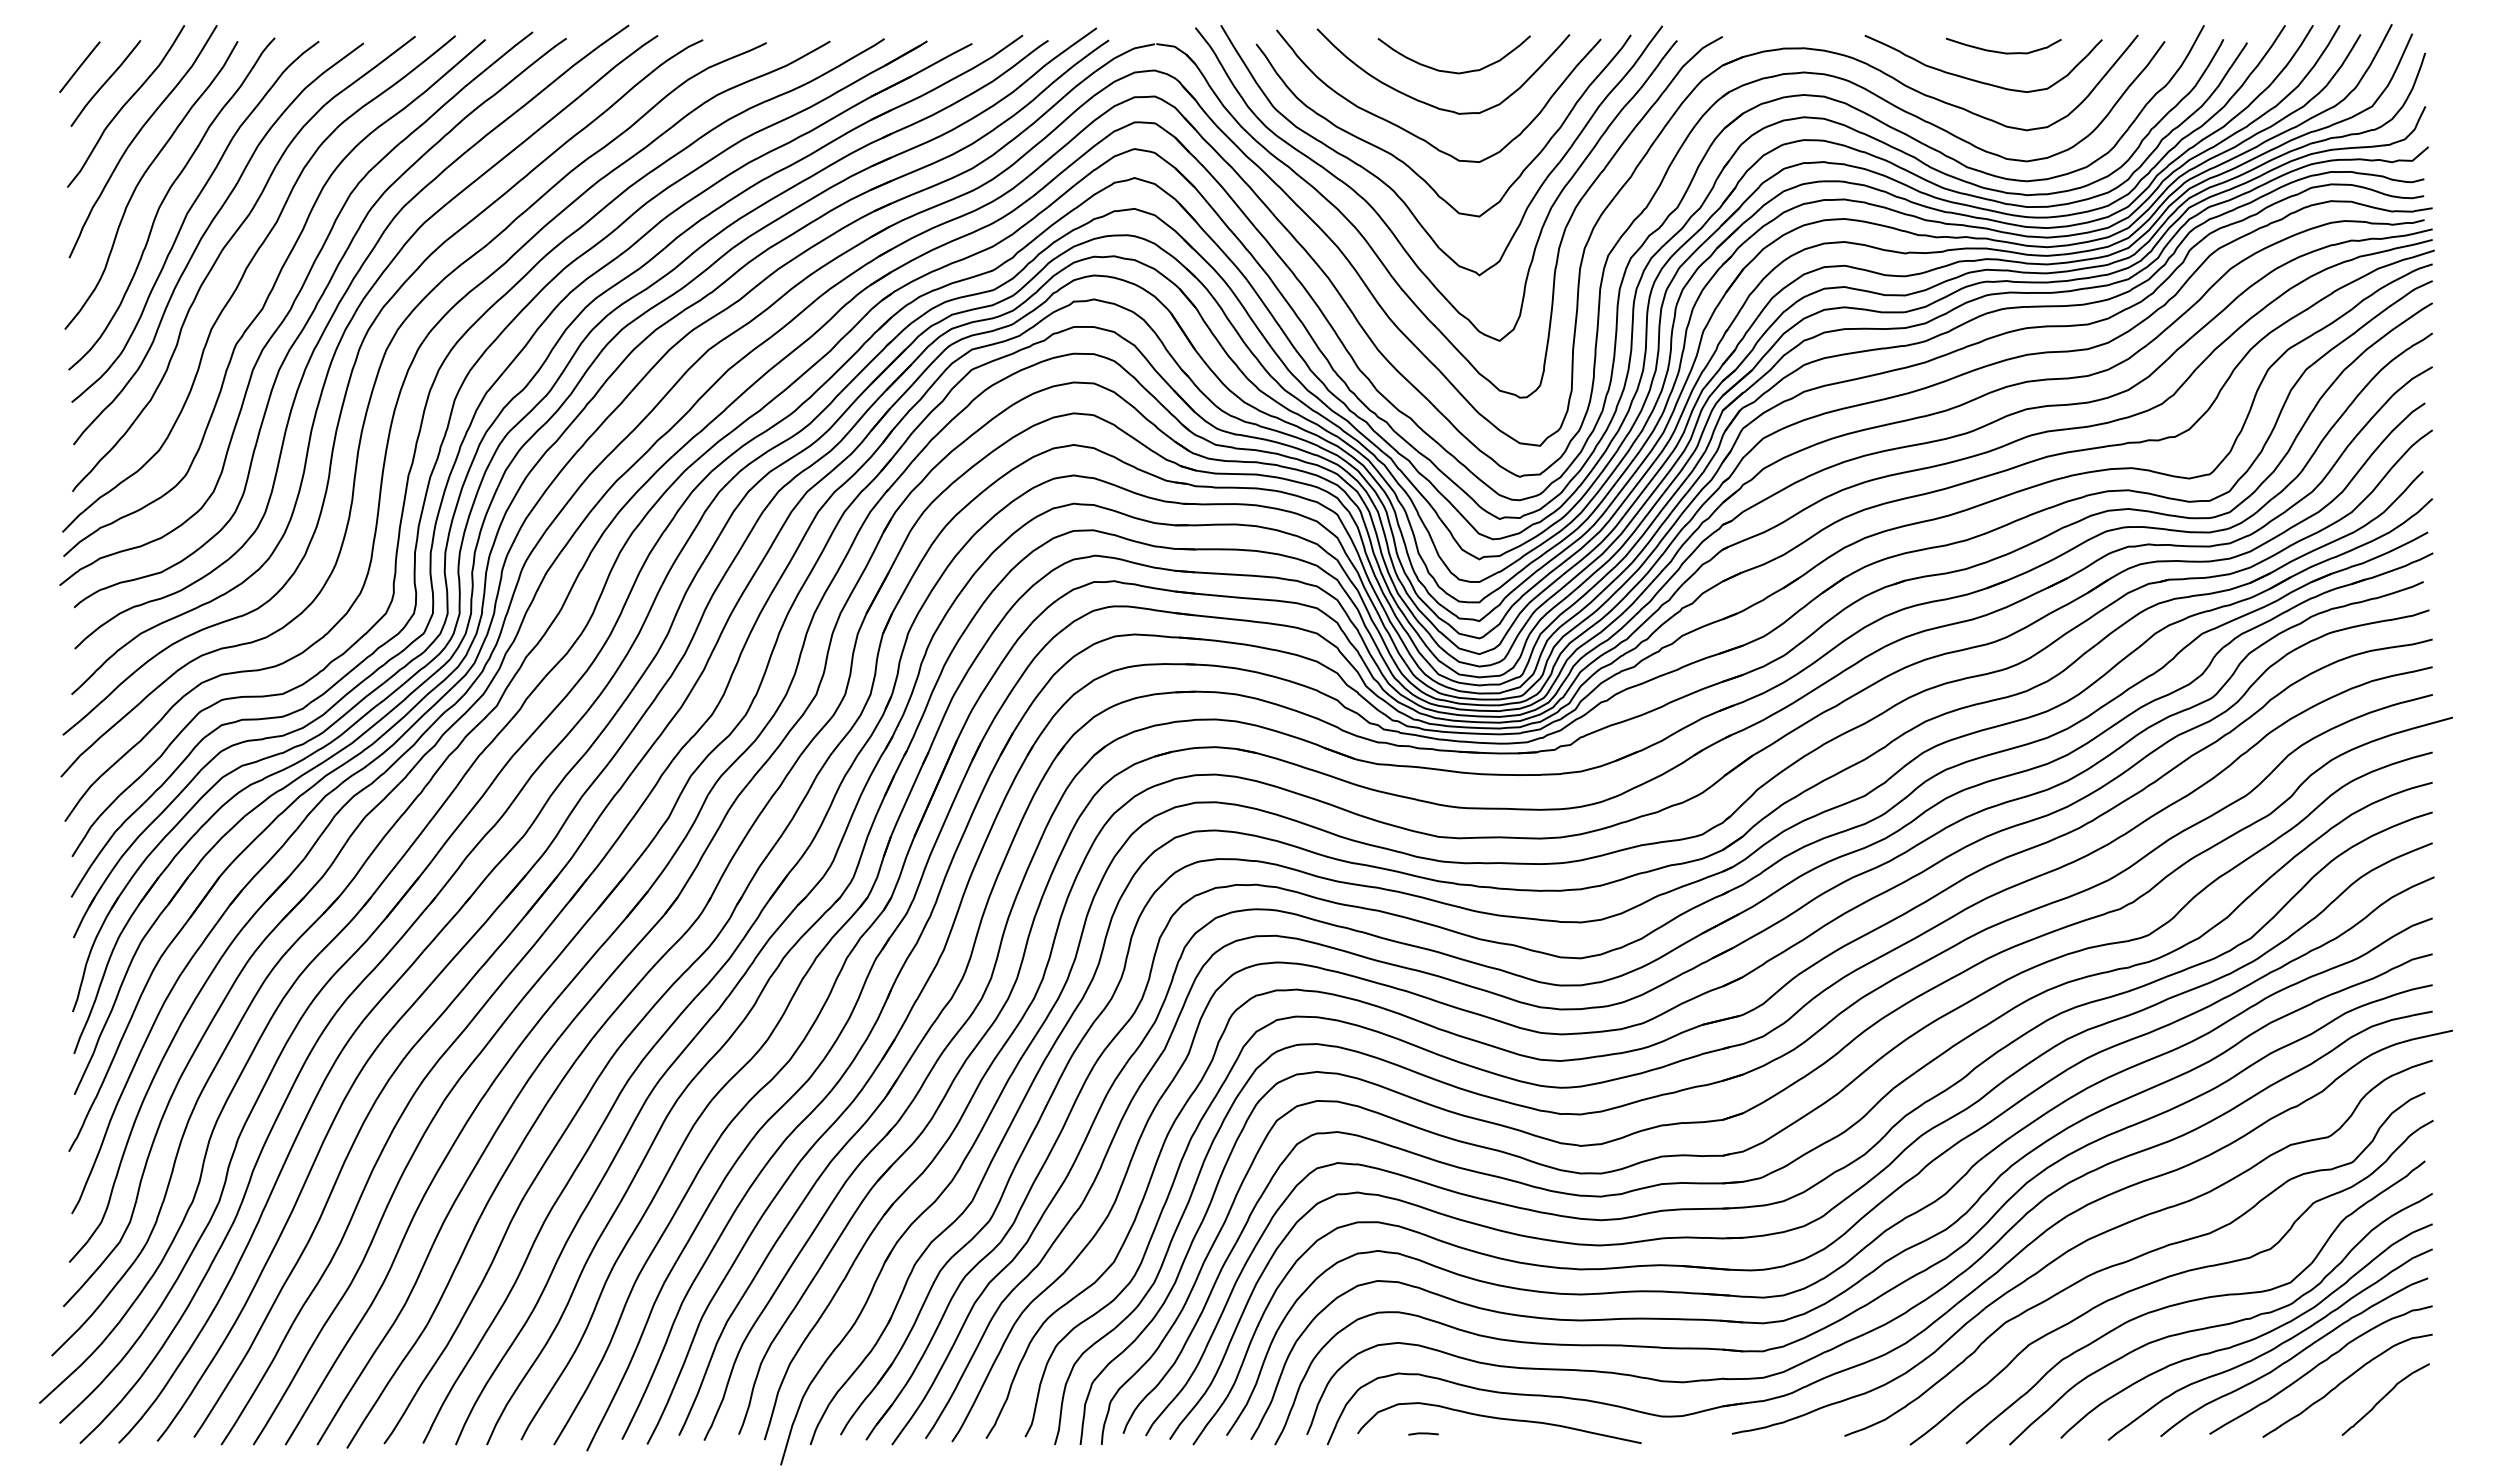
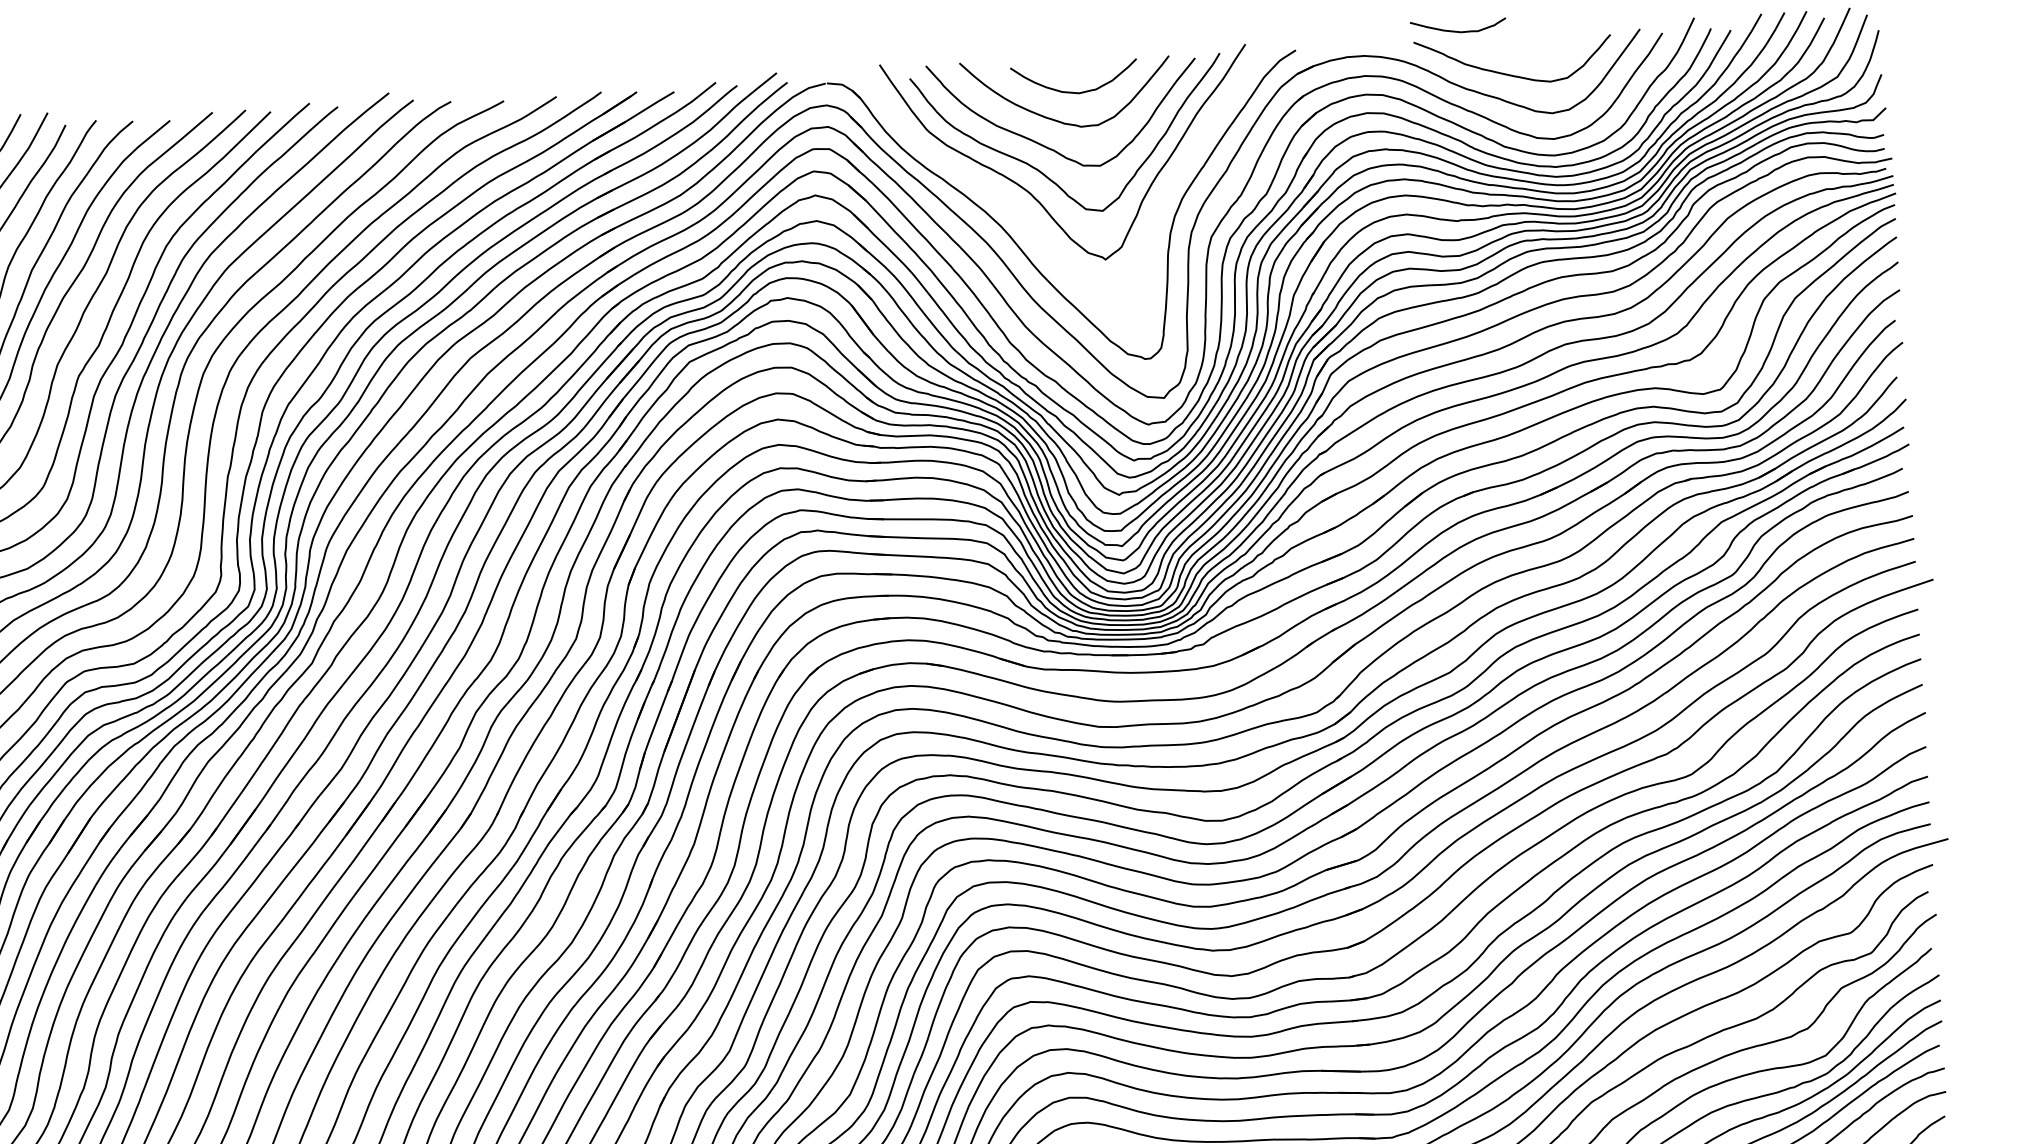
curve: (2001, 51) -> (1456, 30), moved
curve: (1388, 225) -> (1027, 222), removed

